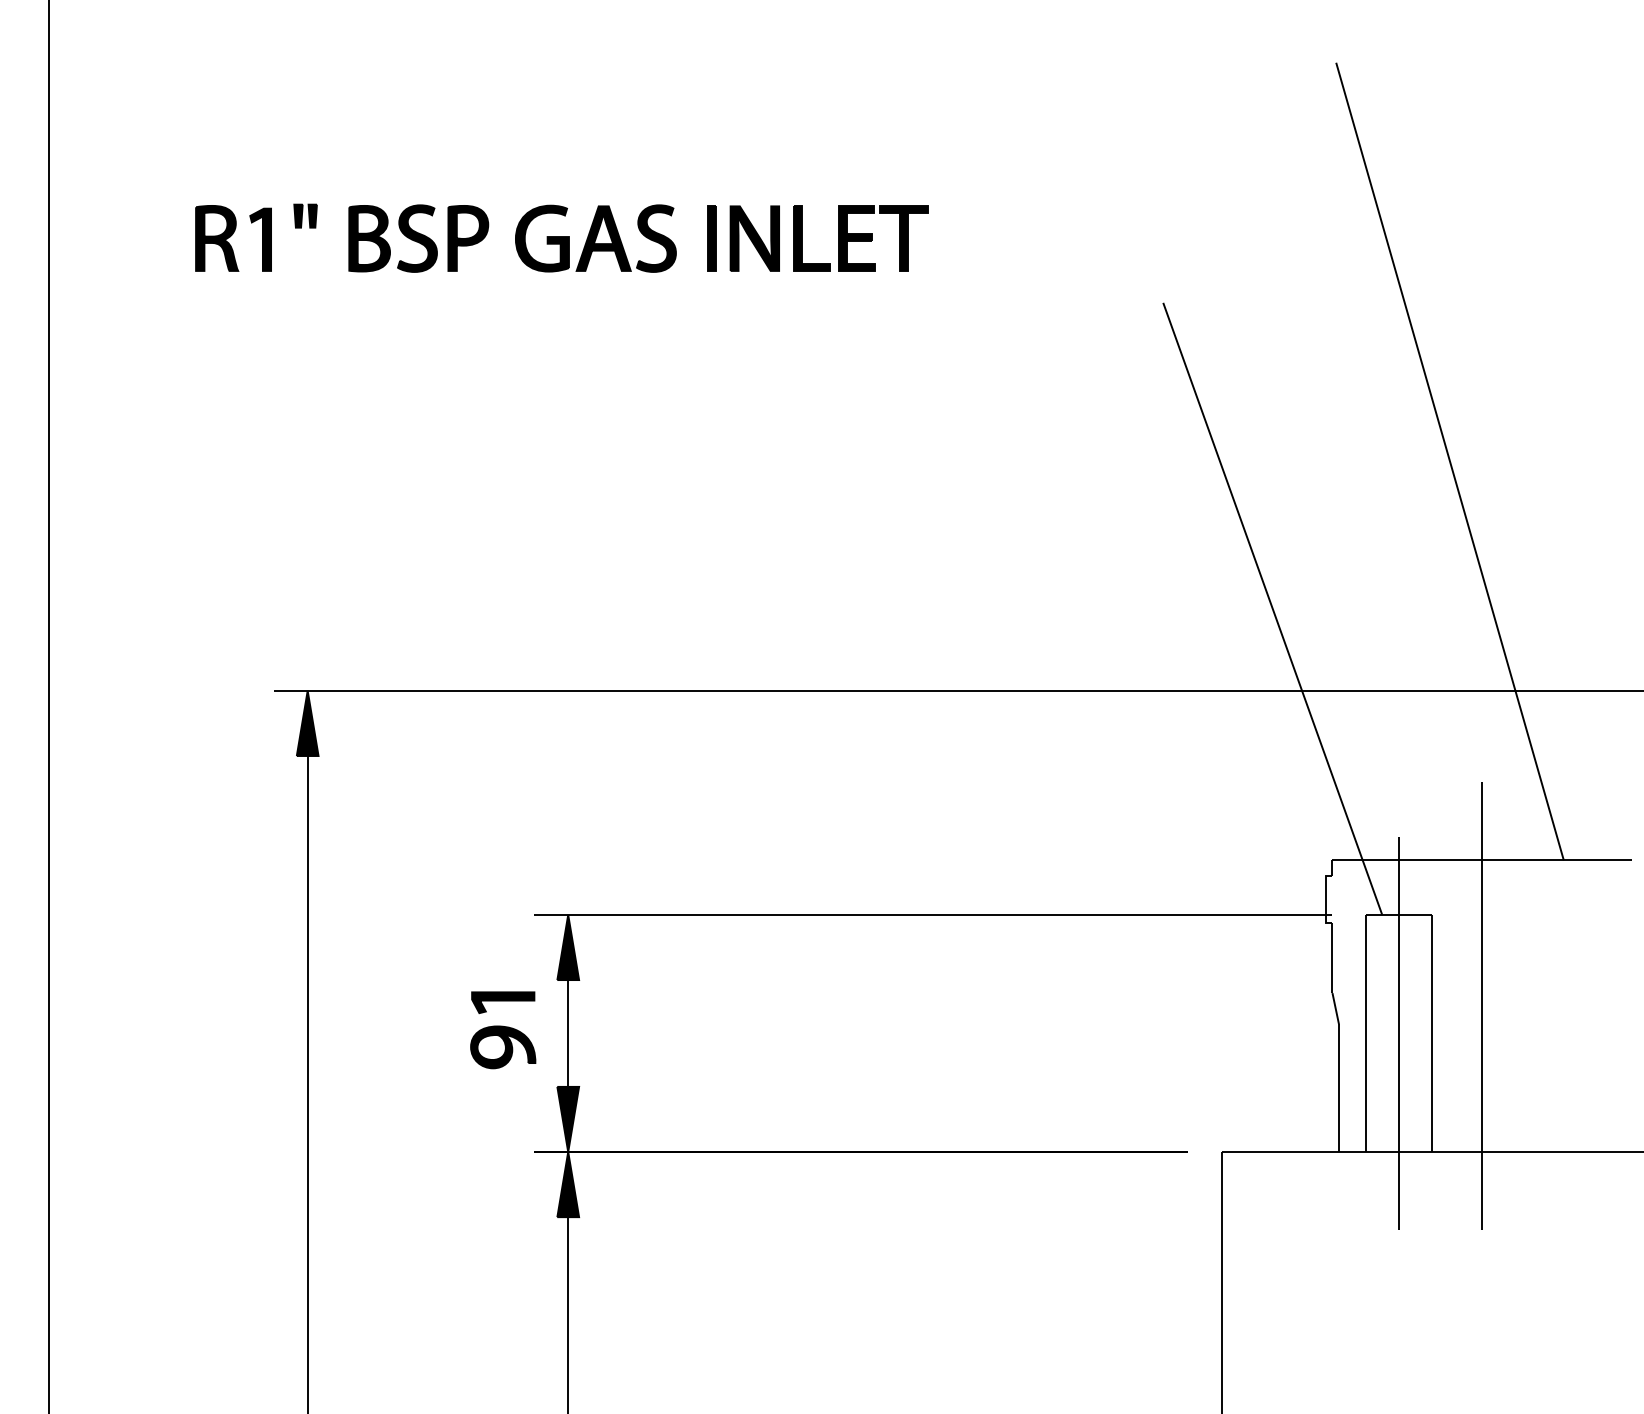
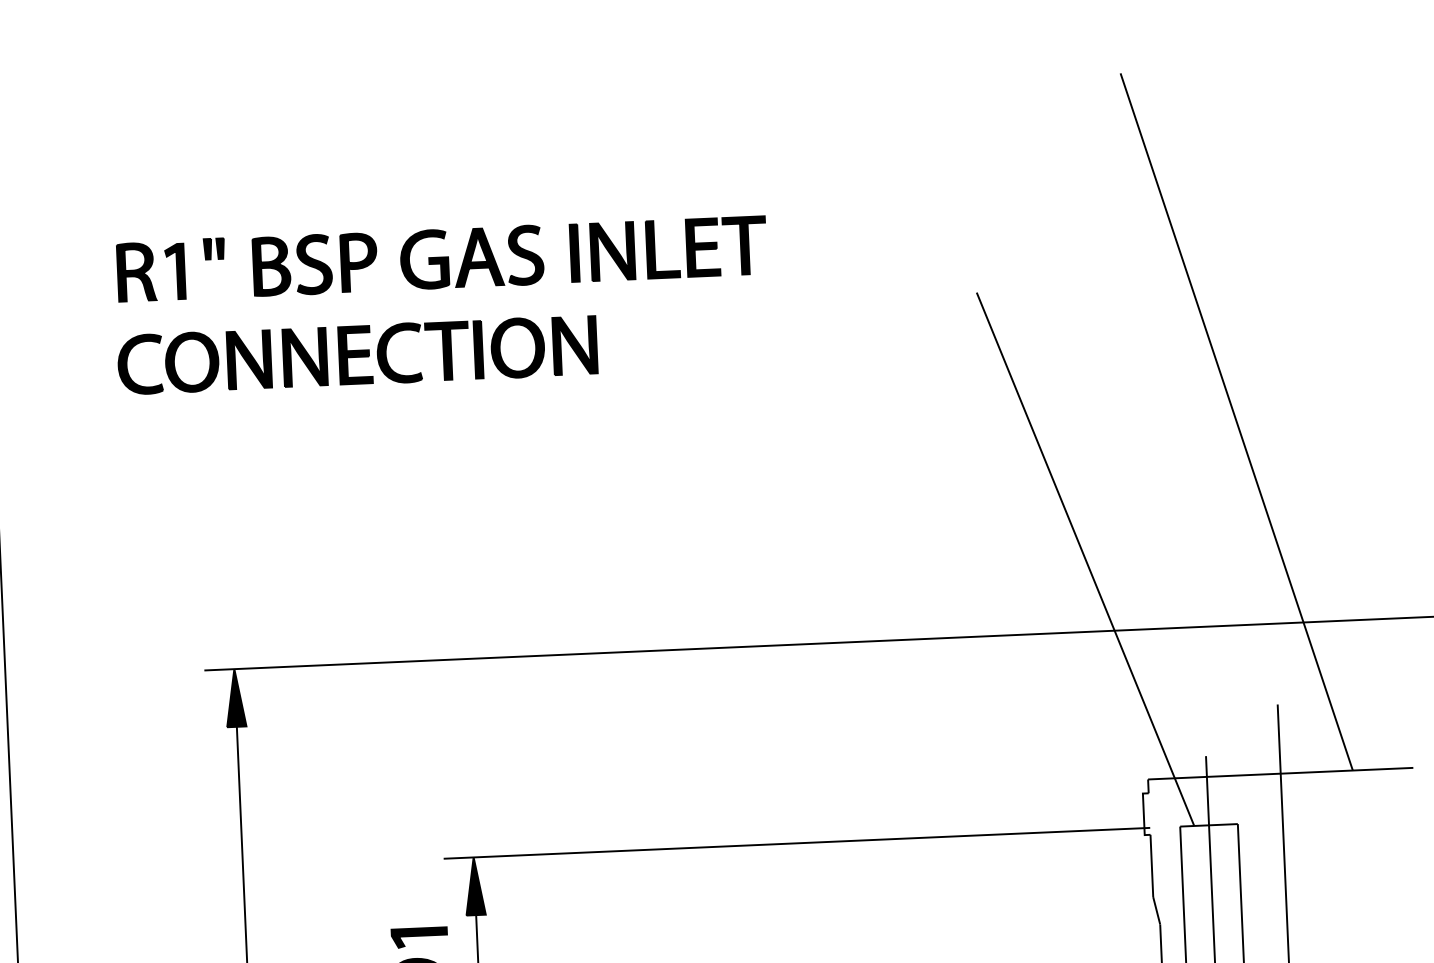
part: (461, 342) -> (357, 354), added

